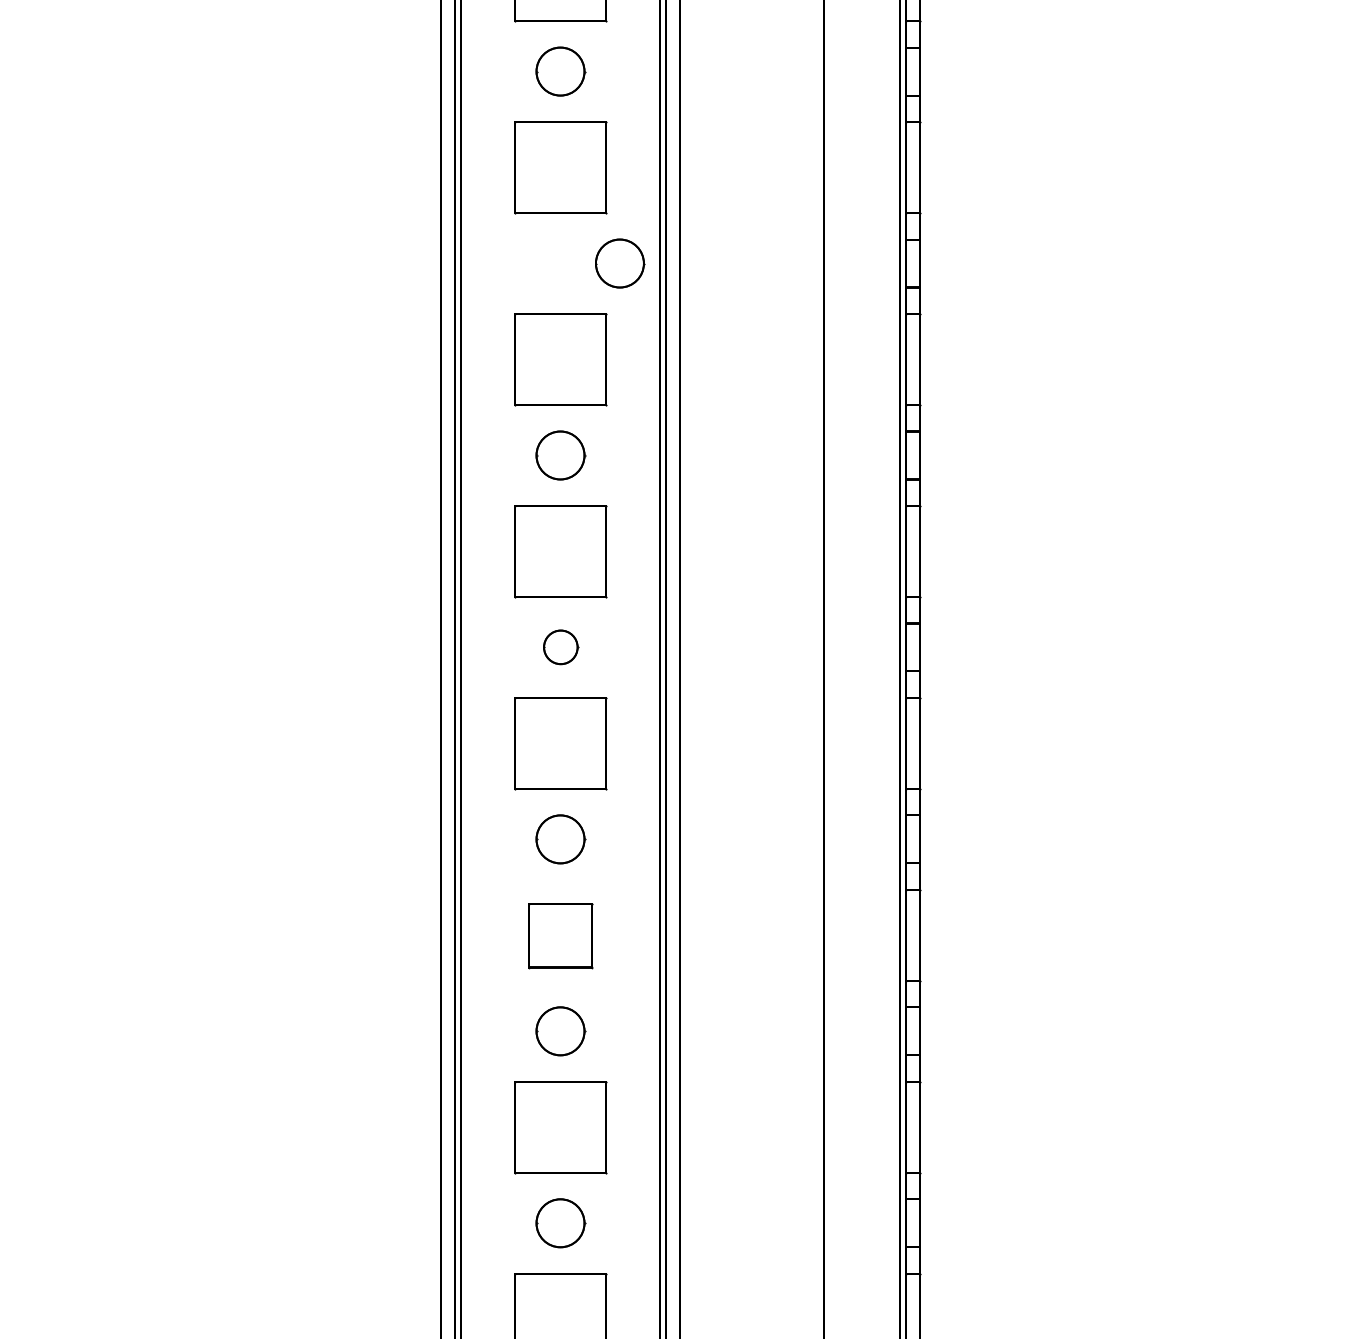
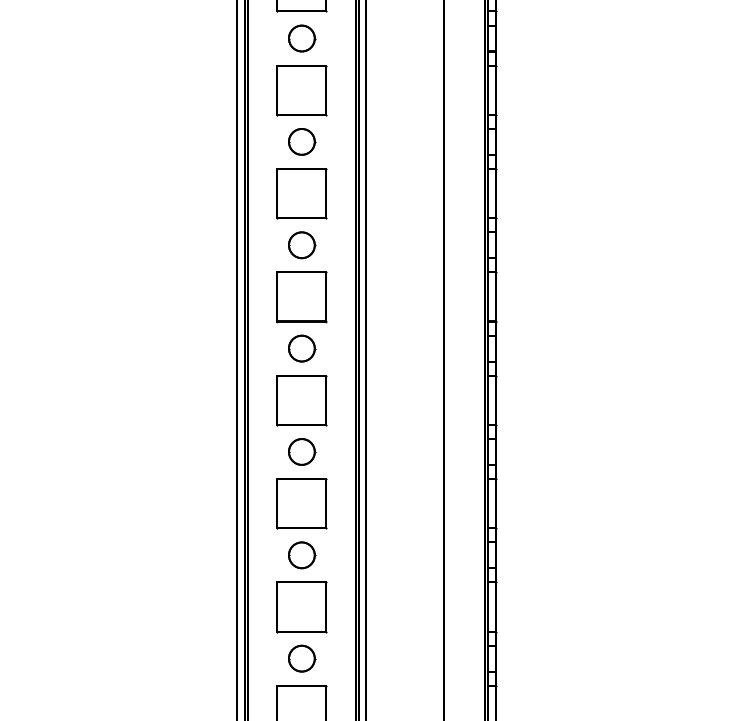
part: (621, 262) -> (302, 141), moved
part: (561, 647) -> (302, 348), size x1.43
part: (559, 935) -> (301, 503), size x1.43

